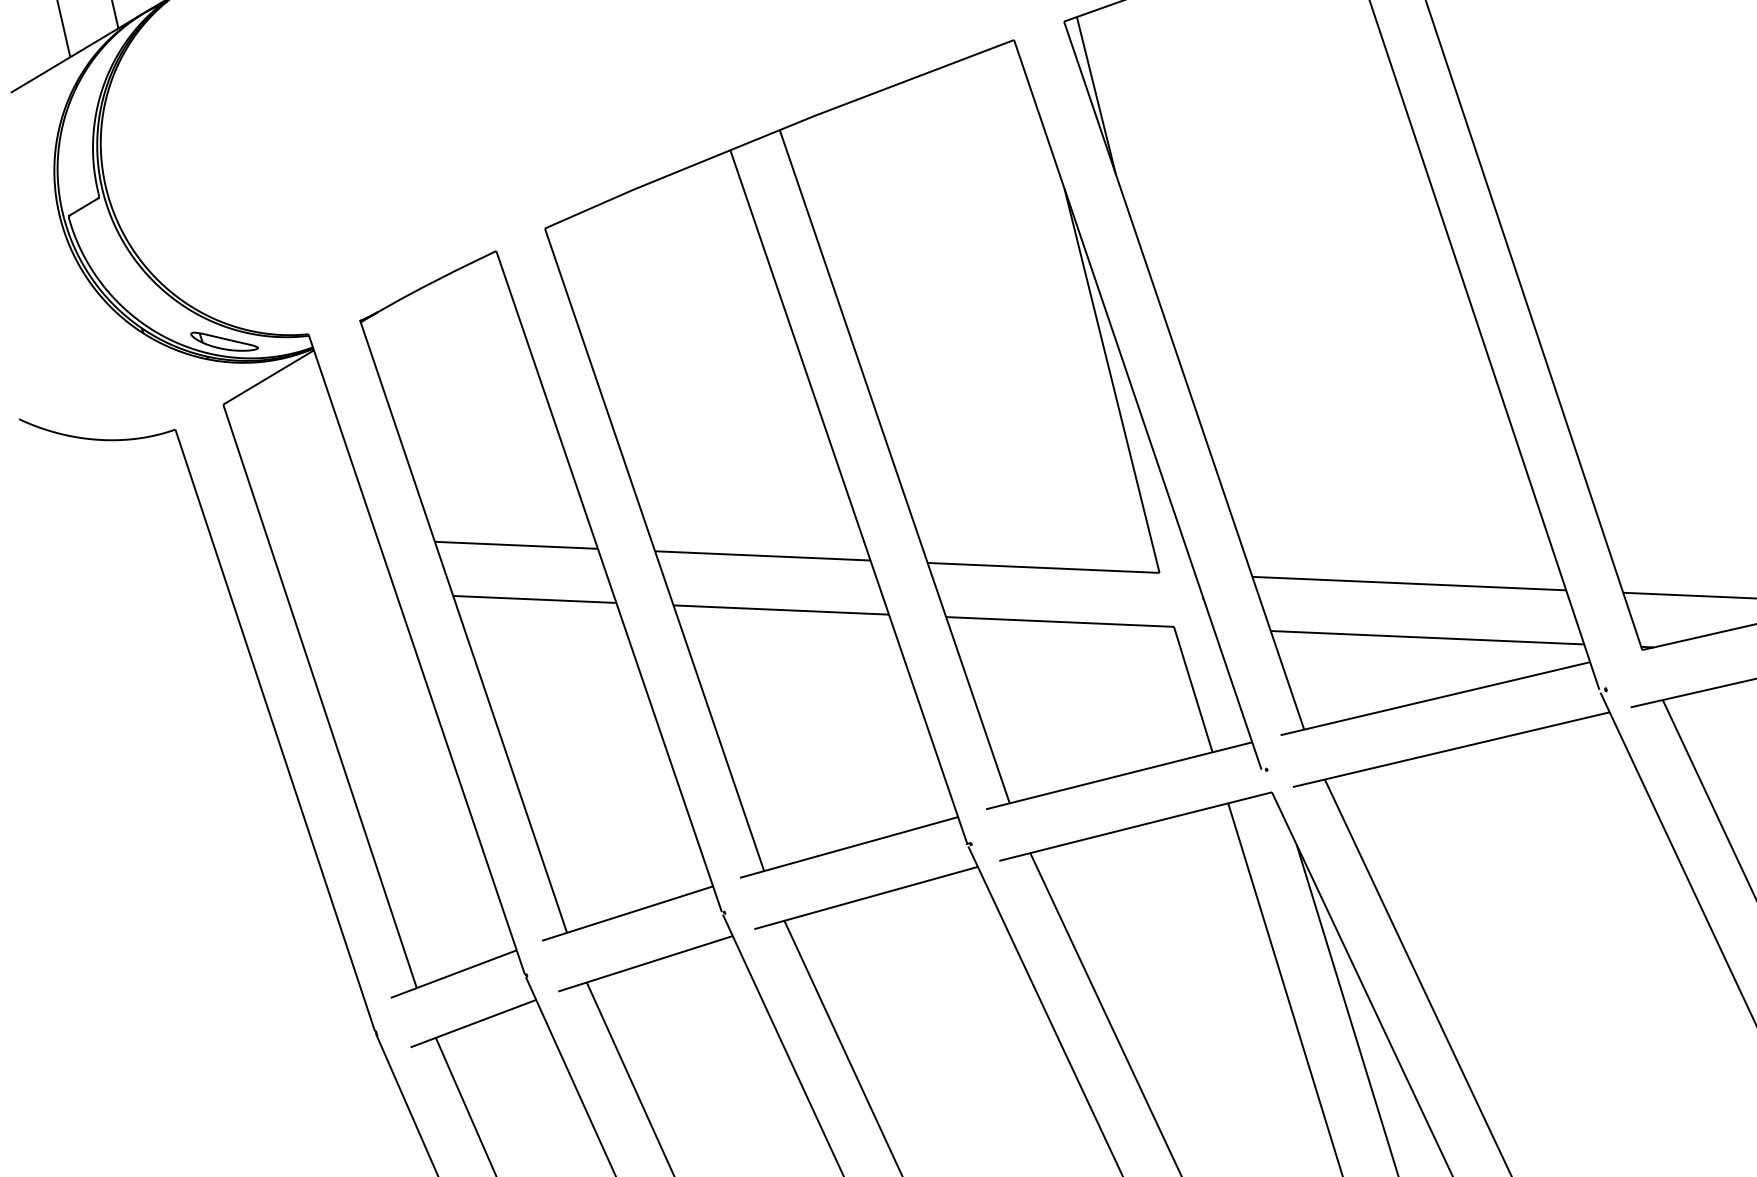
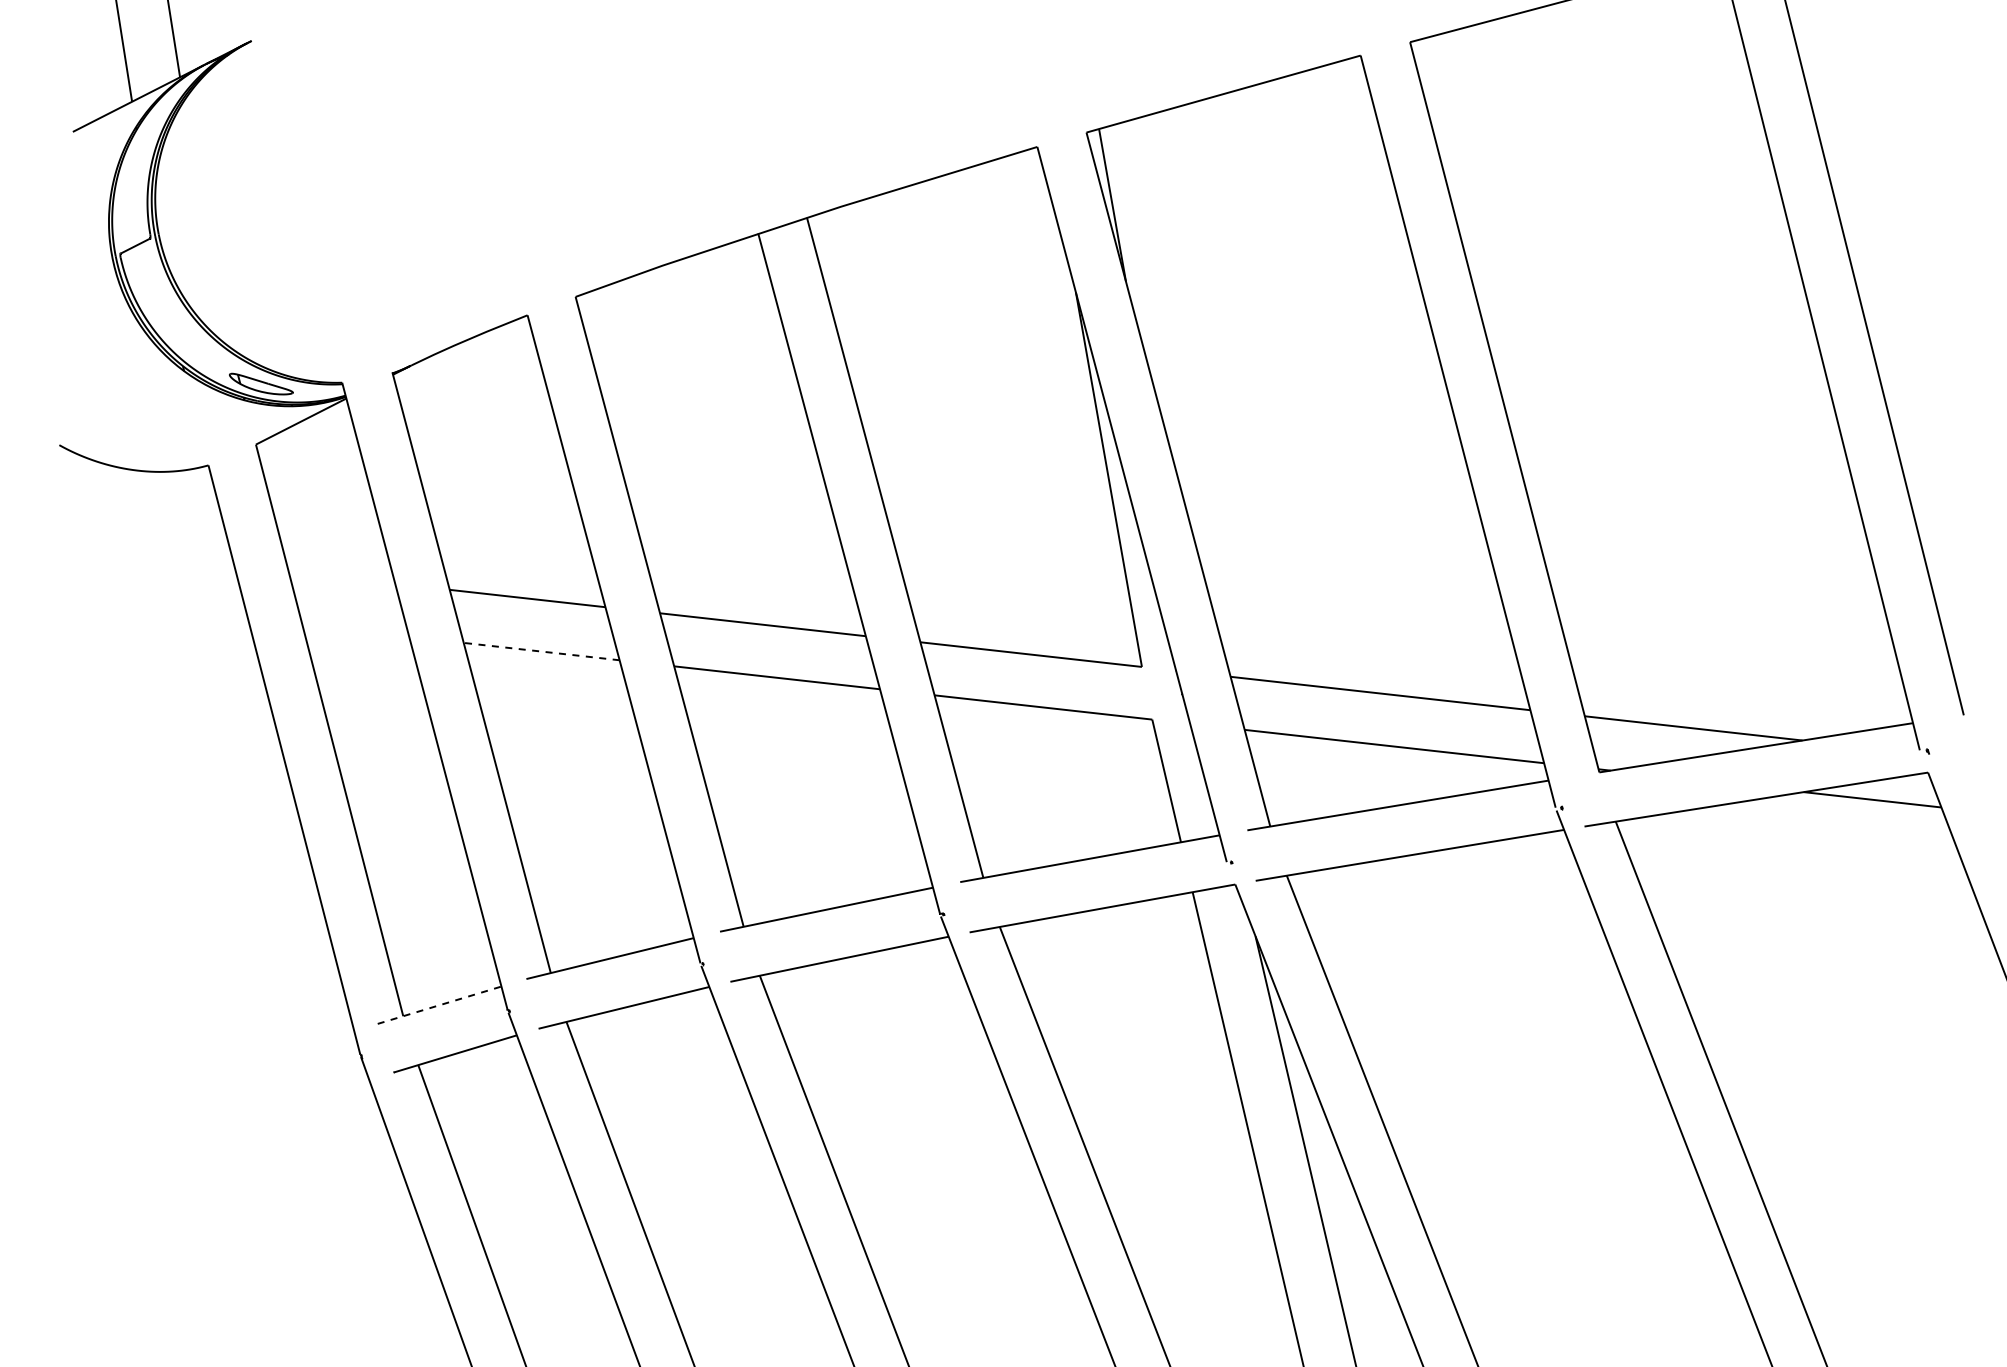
line: (534, 599) -> (541, 651), solid -> dashed
line: (453, 974) -> (439, 1005), solid -> dashed

